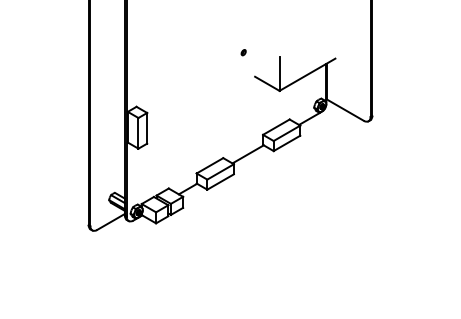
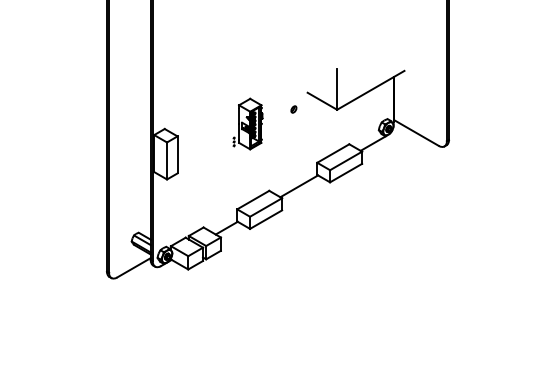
part: (243, 52) -> (293, 109), moved
part: (205, 102) -> (247, 123), added

